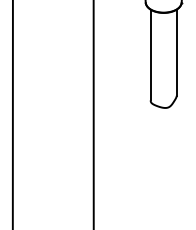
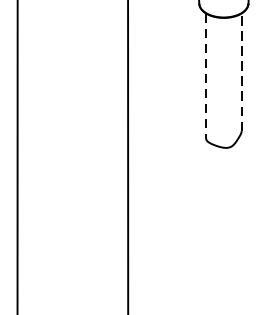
line: (176, 52) -> (241, 72), solid -> dashed
line: (150, 55) -> (205, 76), solid -> dashed

